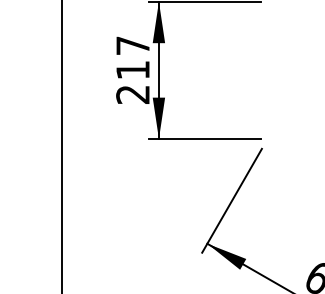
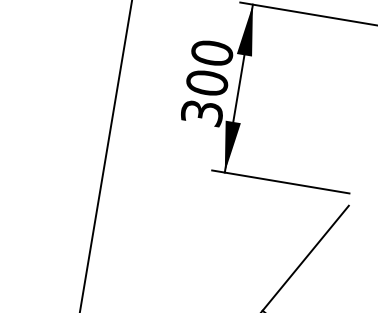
text: (132, 69) -> (206, 82), 217 -> 300

